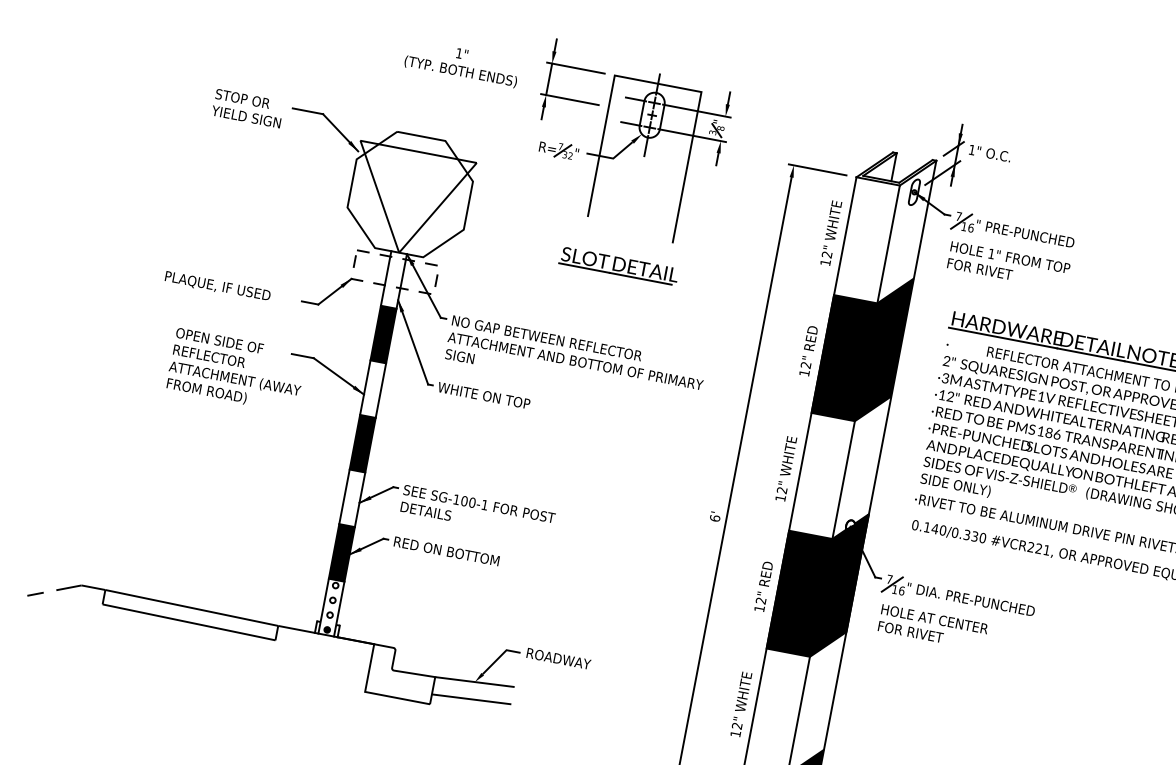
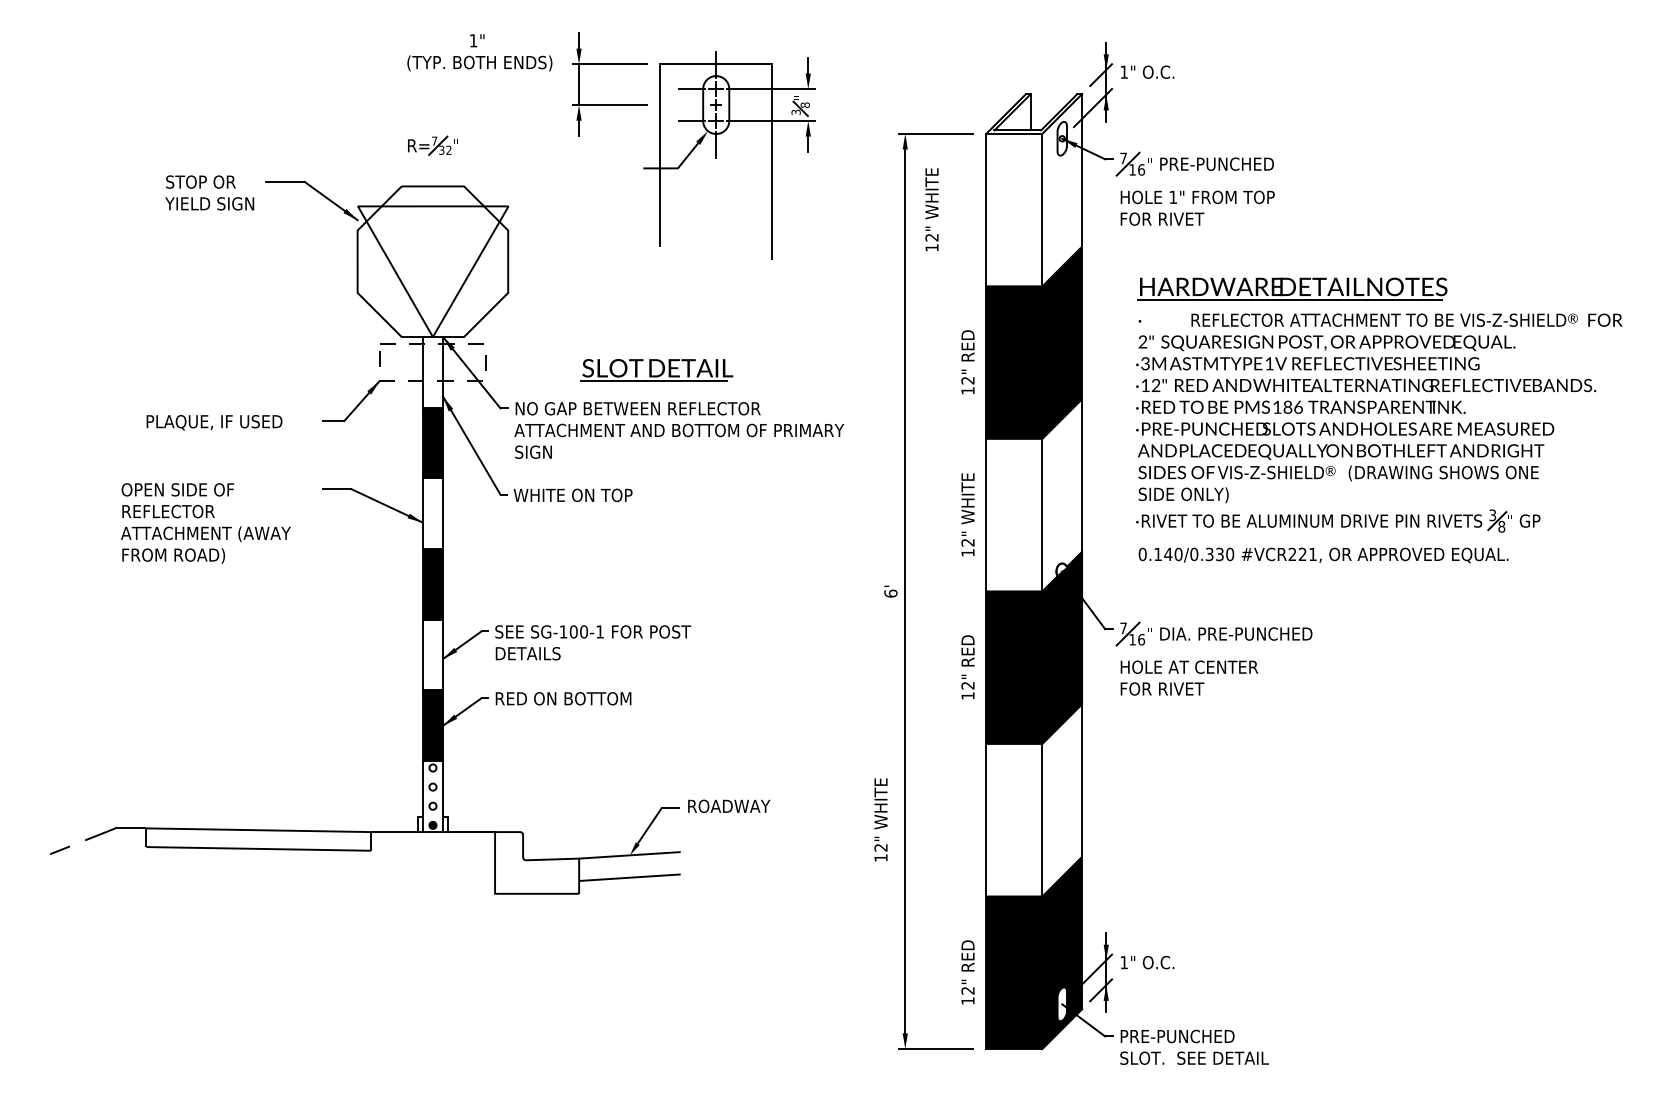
text: (462, 63) -> (479, 52), moved
part: (558, 149) -> (432, 145), moved
text: (830, 232) -> (931, 209), moved
part: (618, 266) -> (656, 370), moved
text: (236, 370) -> (205, 523), moved
text: (740, 704) -> (880, 819), moved

